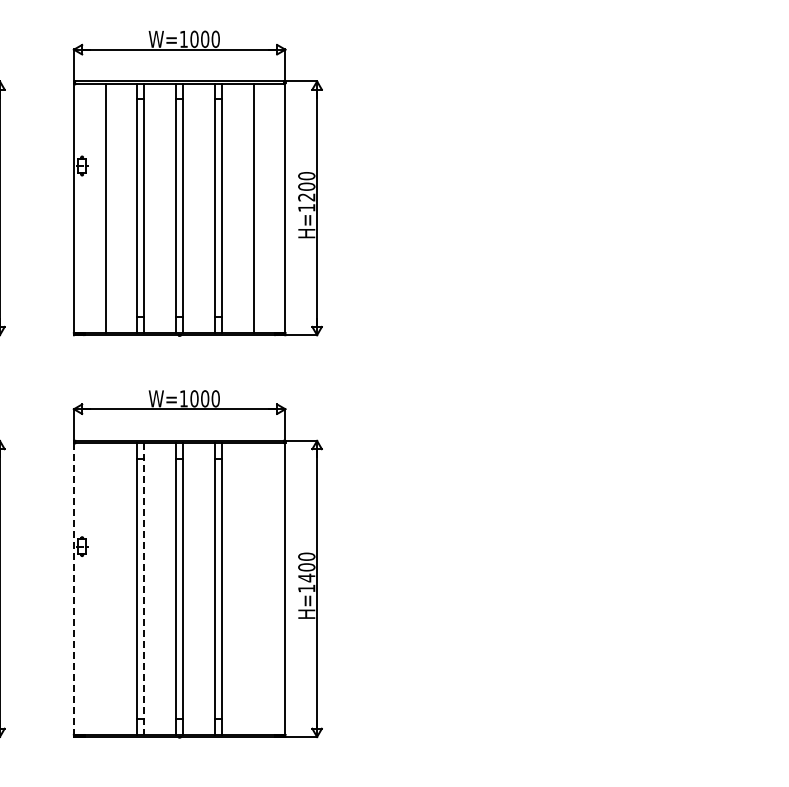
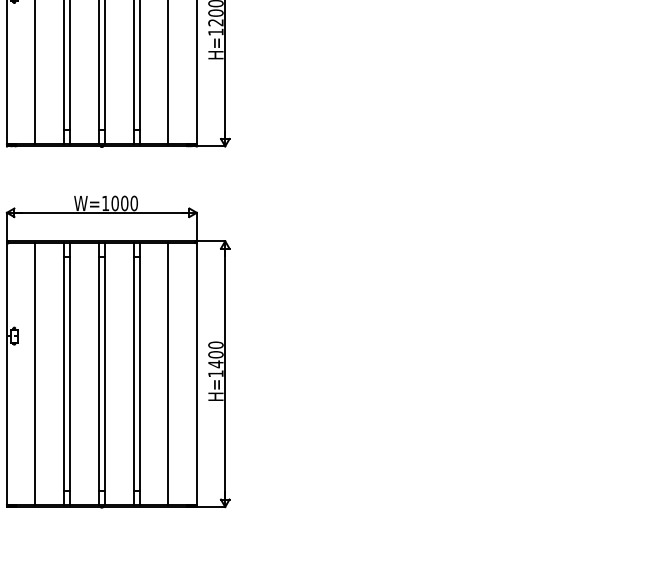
line: (73, 588) -> (6, 373), dashed -> solid
line: (105, 588) -> (35, 373), added
line: (144, 588) -> (70, 373), dashed -> solid
line: (253, 588) -> (168, 373), added

